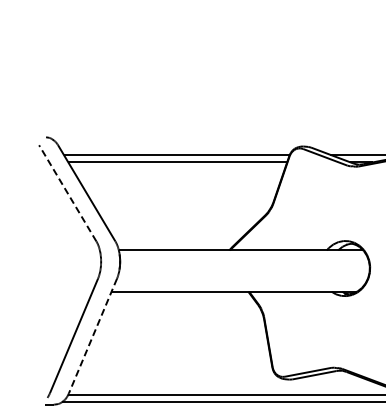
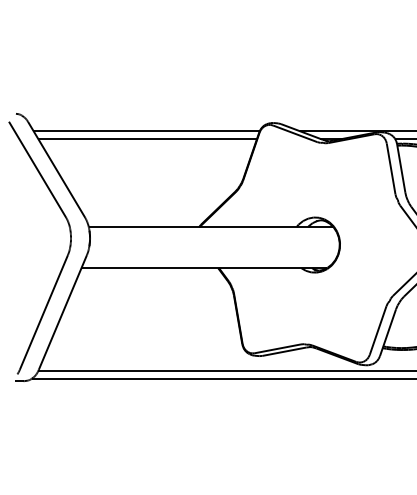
line: (67, 193) -> (37, 169), dashed -> solid
line: (92, 336) -> (62, 312), dashed -> solid

